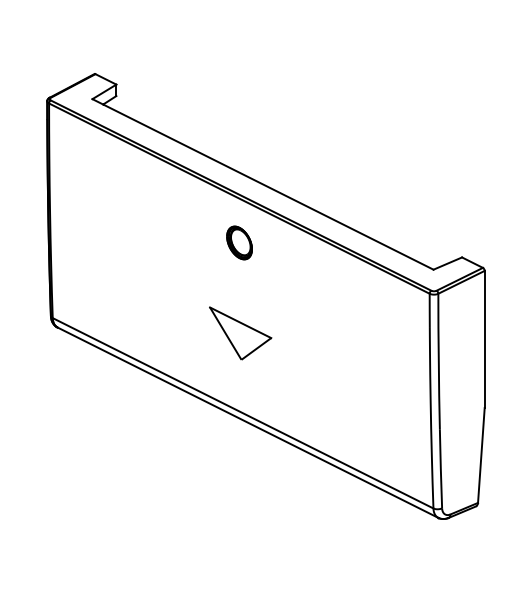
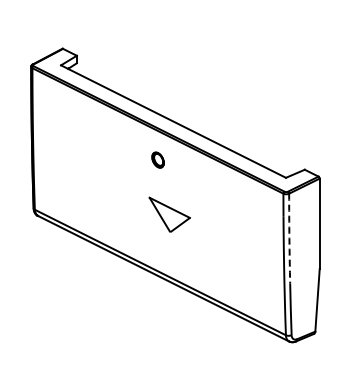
part: (238, 241) -> (157, 159), size x0.7
part: (240, 332) -> (169, 214), moved
arc: (438, 361) -> (289, 238), solid -> dashed

